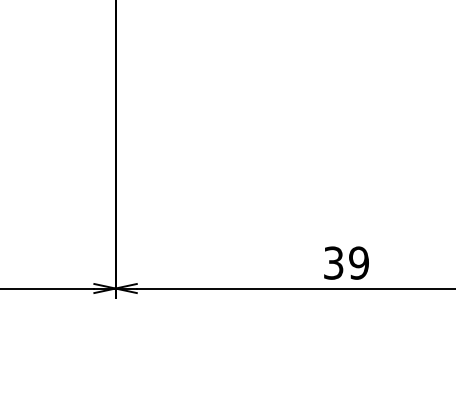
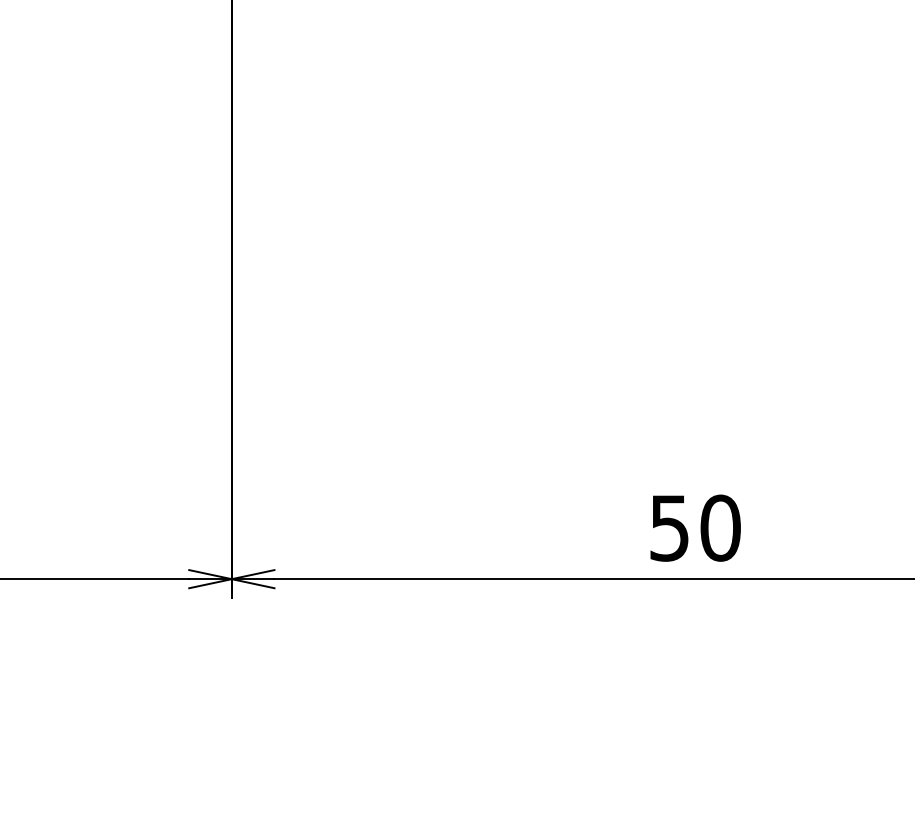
text: (346, 262) -> (695, 526), 39 -> 50

